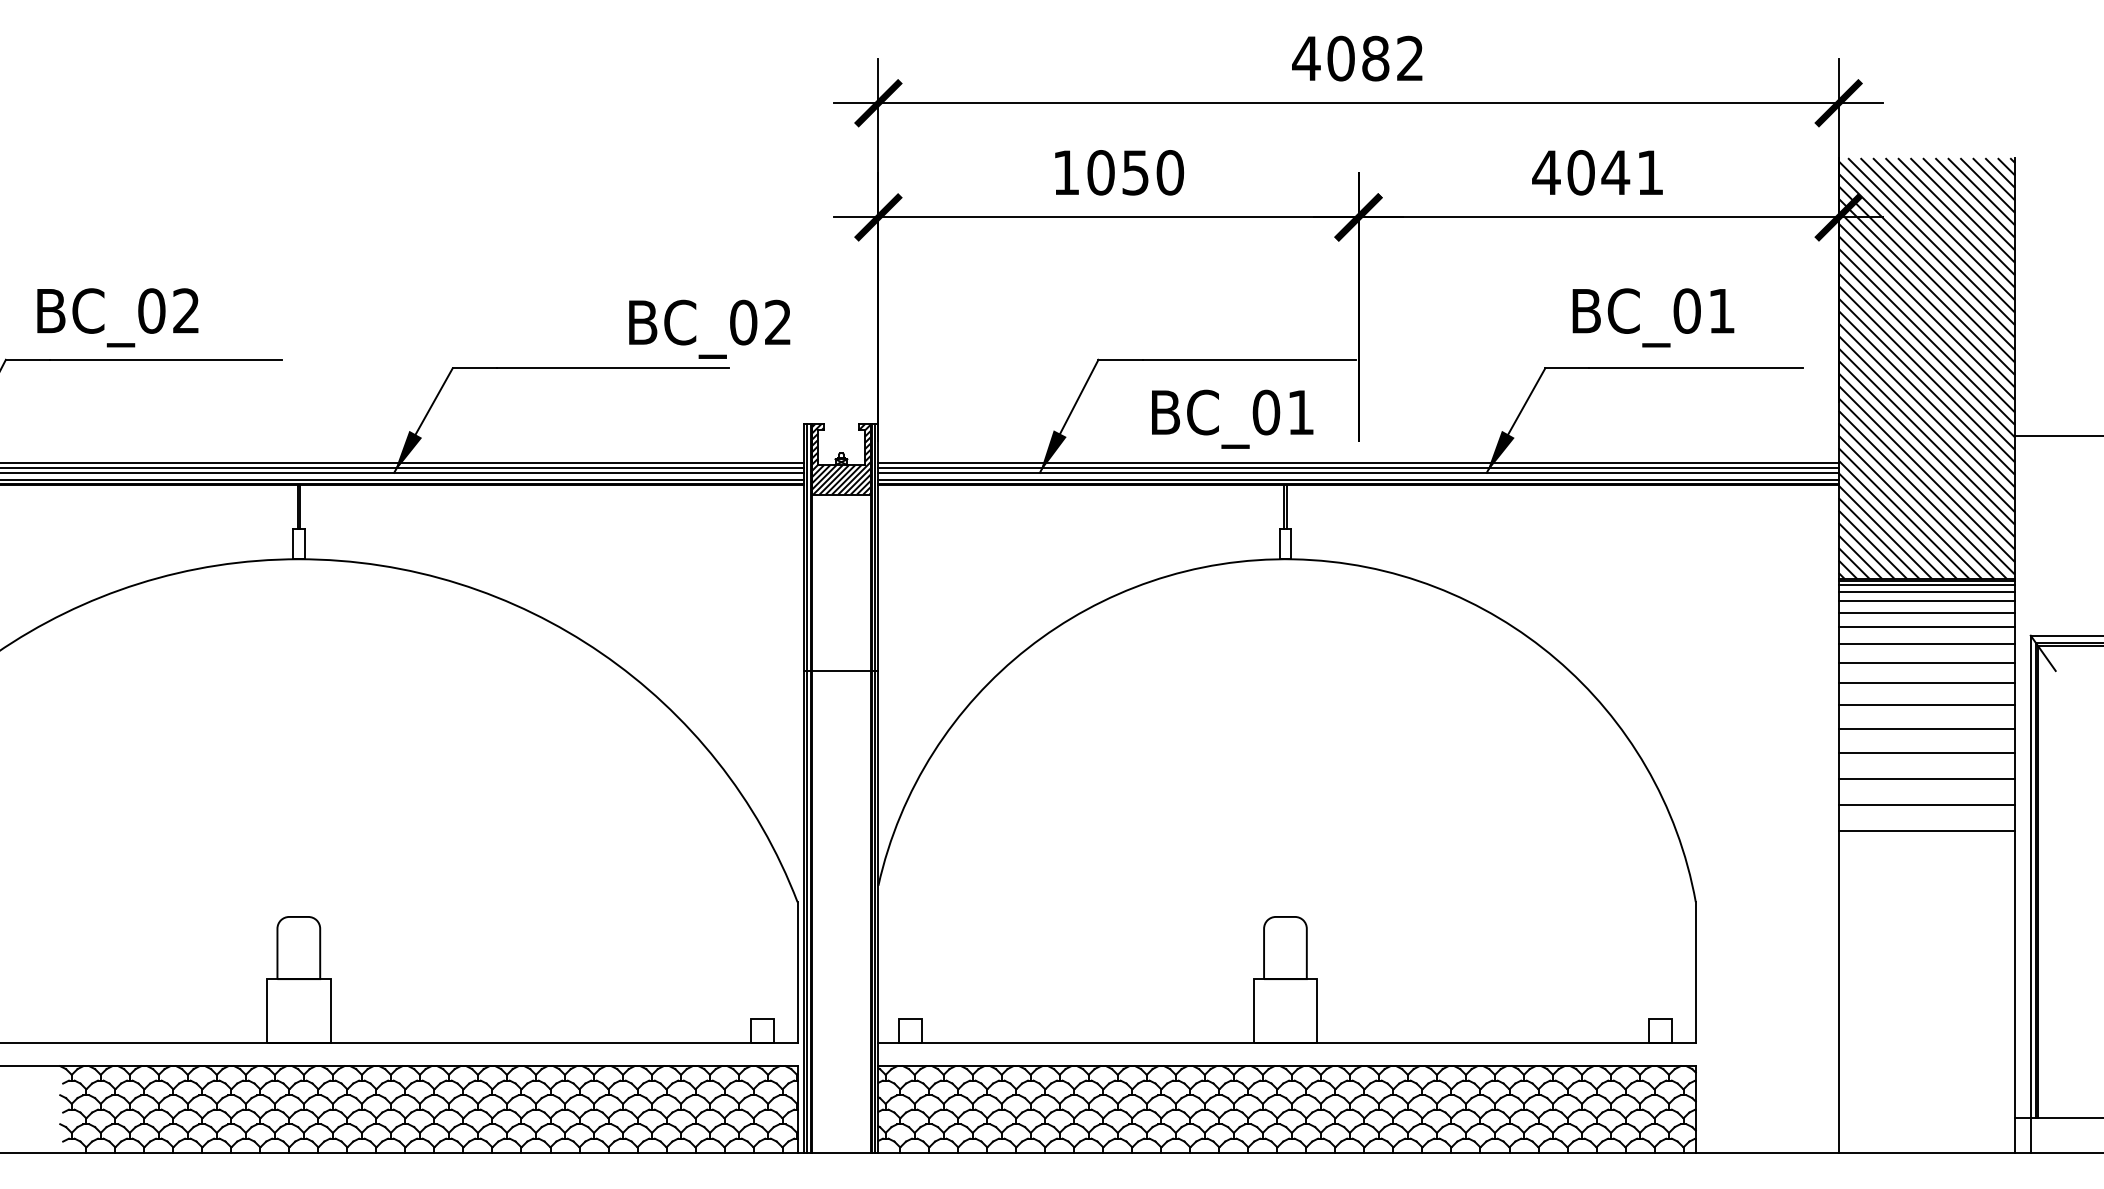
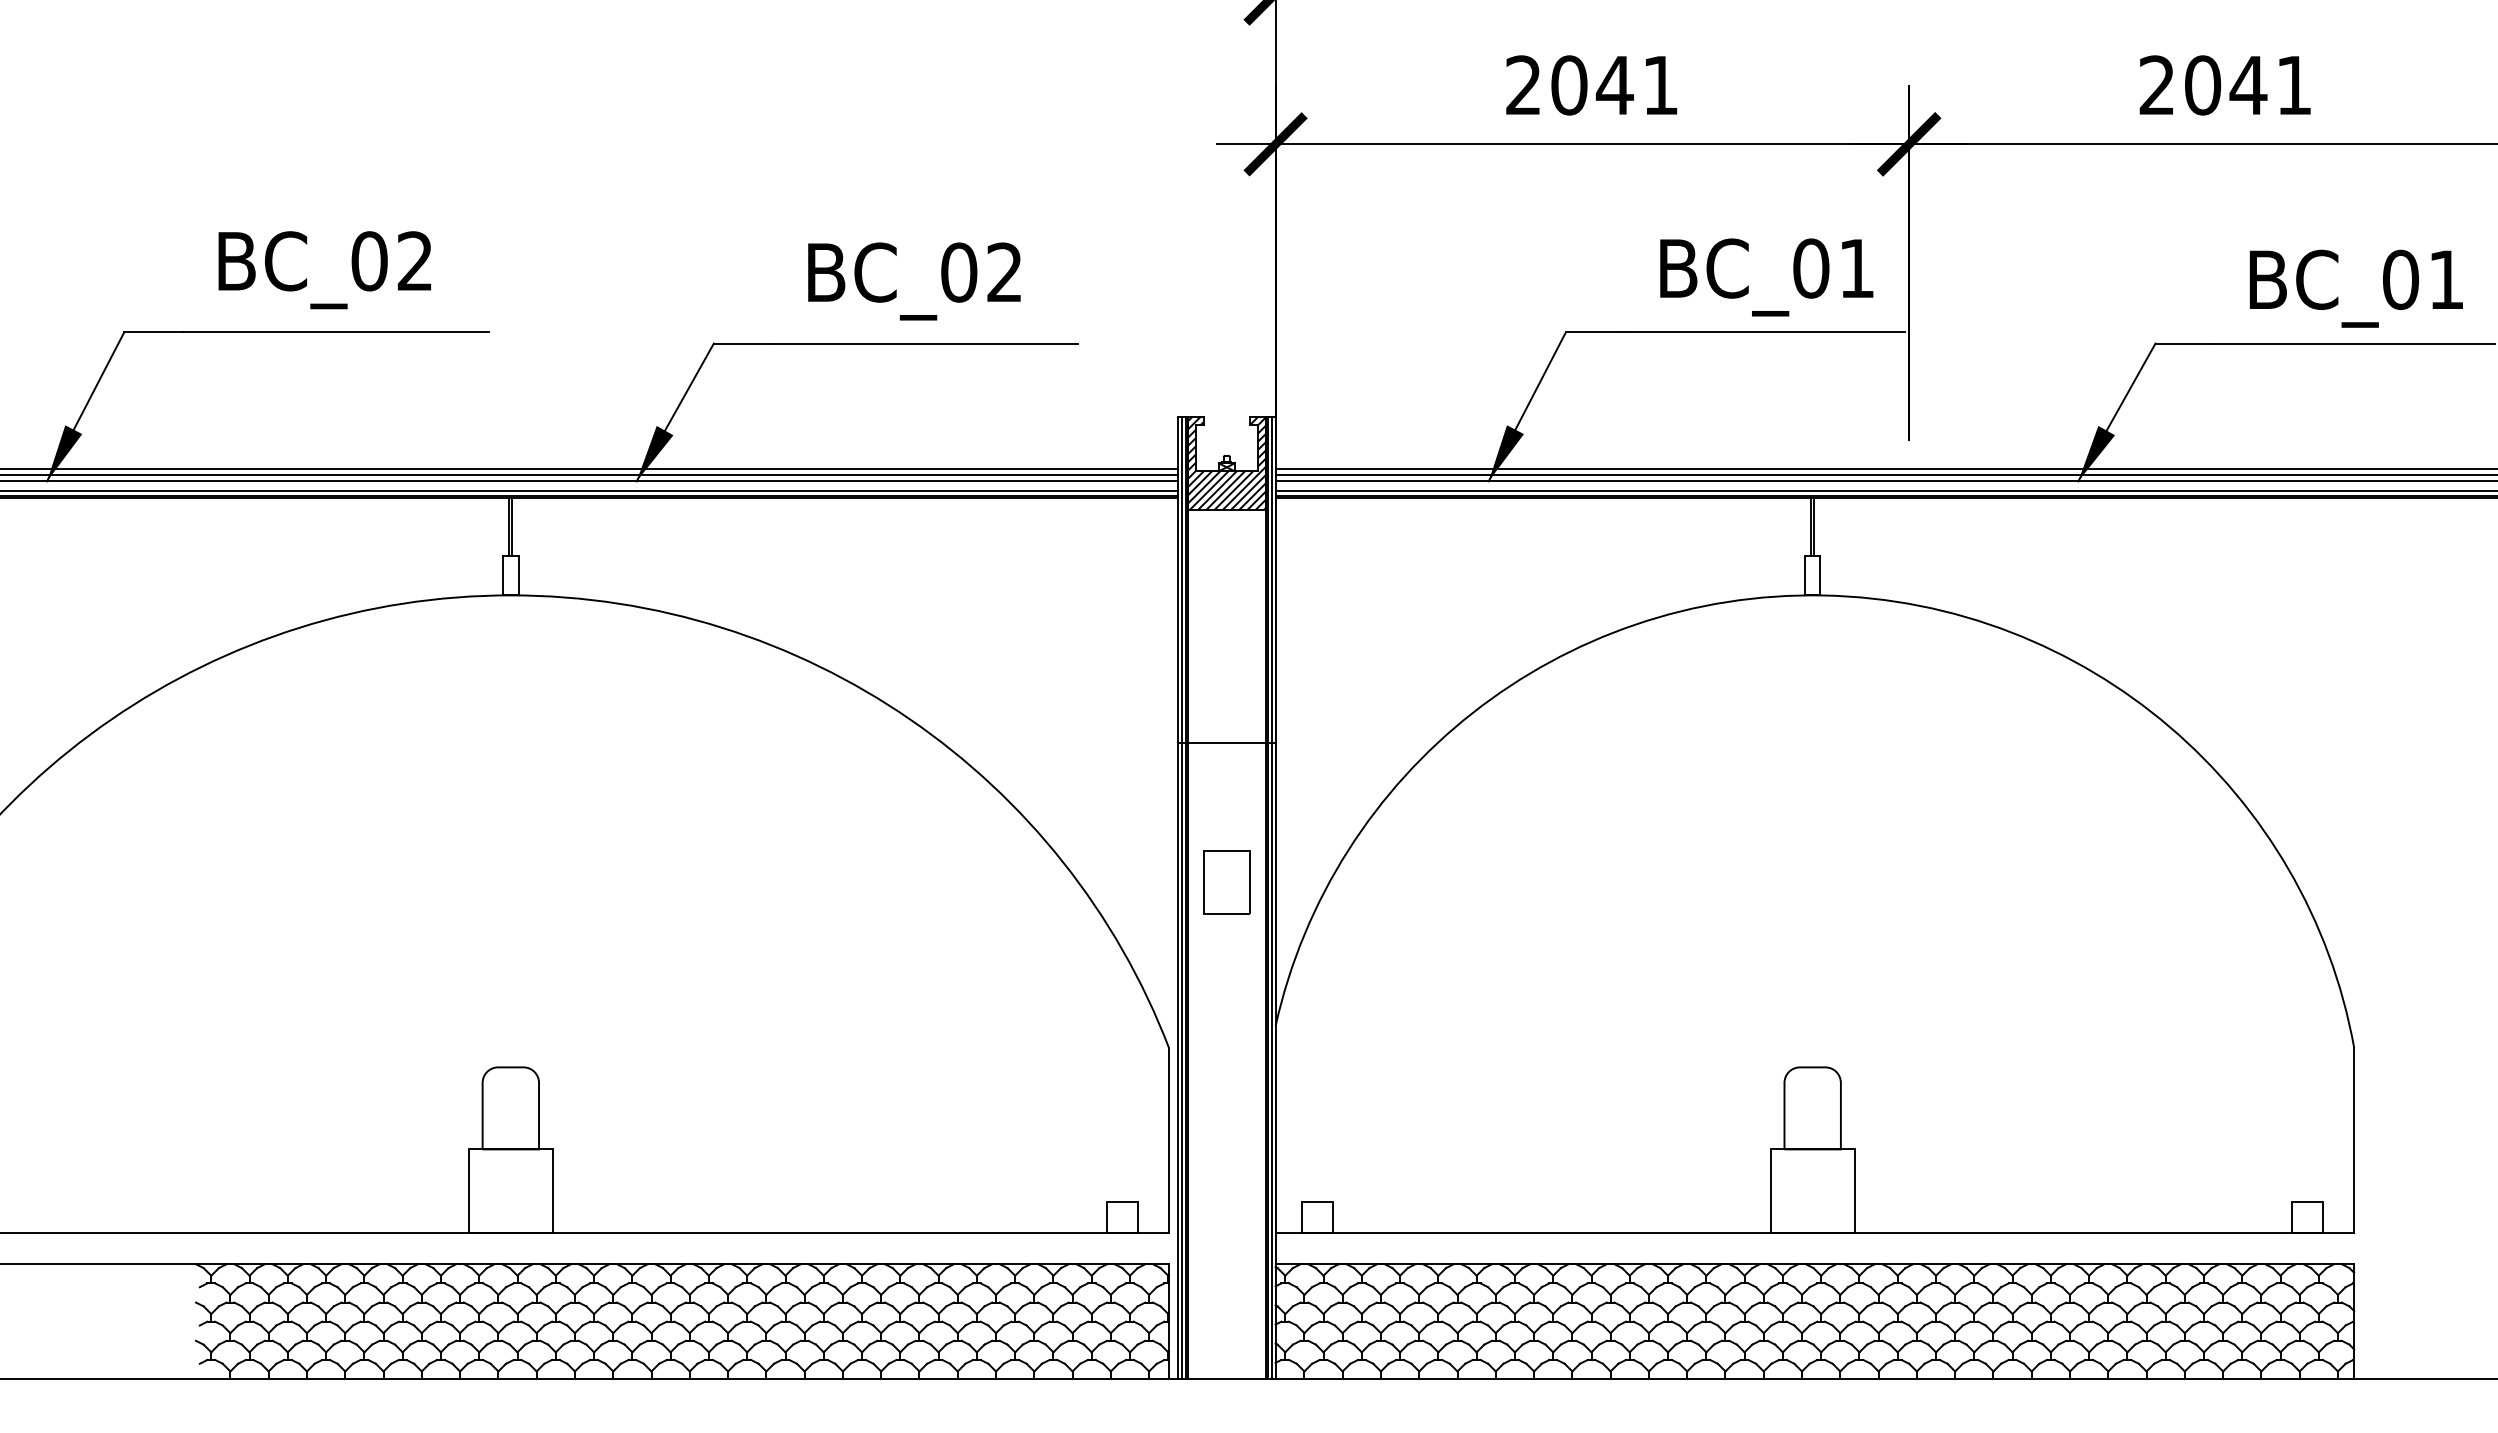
text: (1118, 172) -> (1592, 85), 1050 -> 2041
text: (1546, 172) -> (2157, 85), 4041 -> 2041
text: (117, 317) -> (324, 269), moved
text: (1653, 317) -> (2356, 288), moved
text: (709, 328) -> (914, 280), moved
text: (1232, 418) -> (1766, 276), moved
part: (841, 776) -> (1226, 882), added

